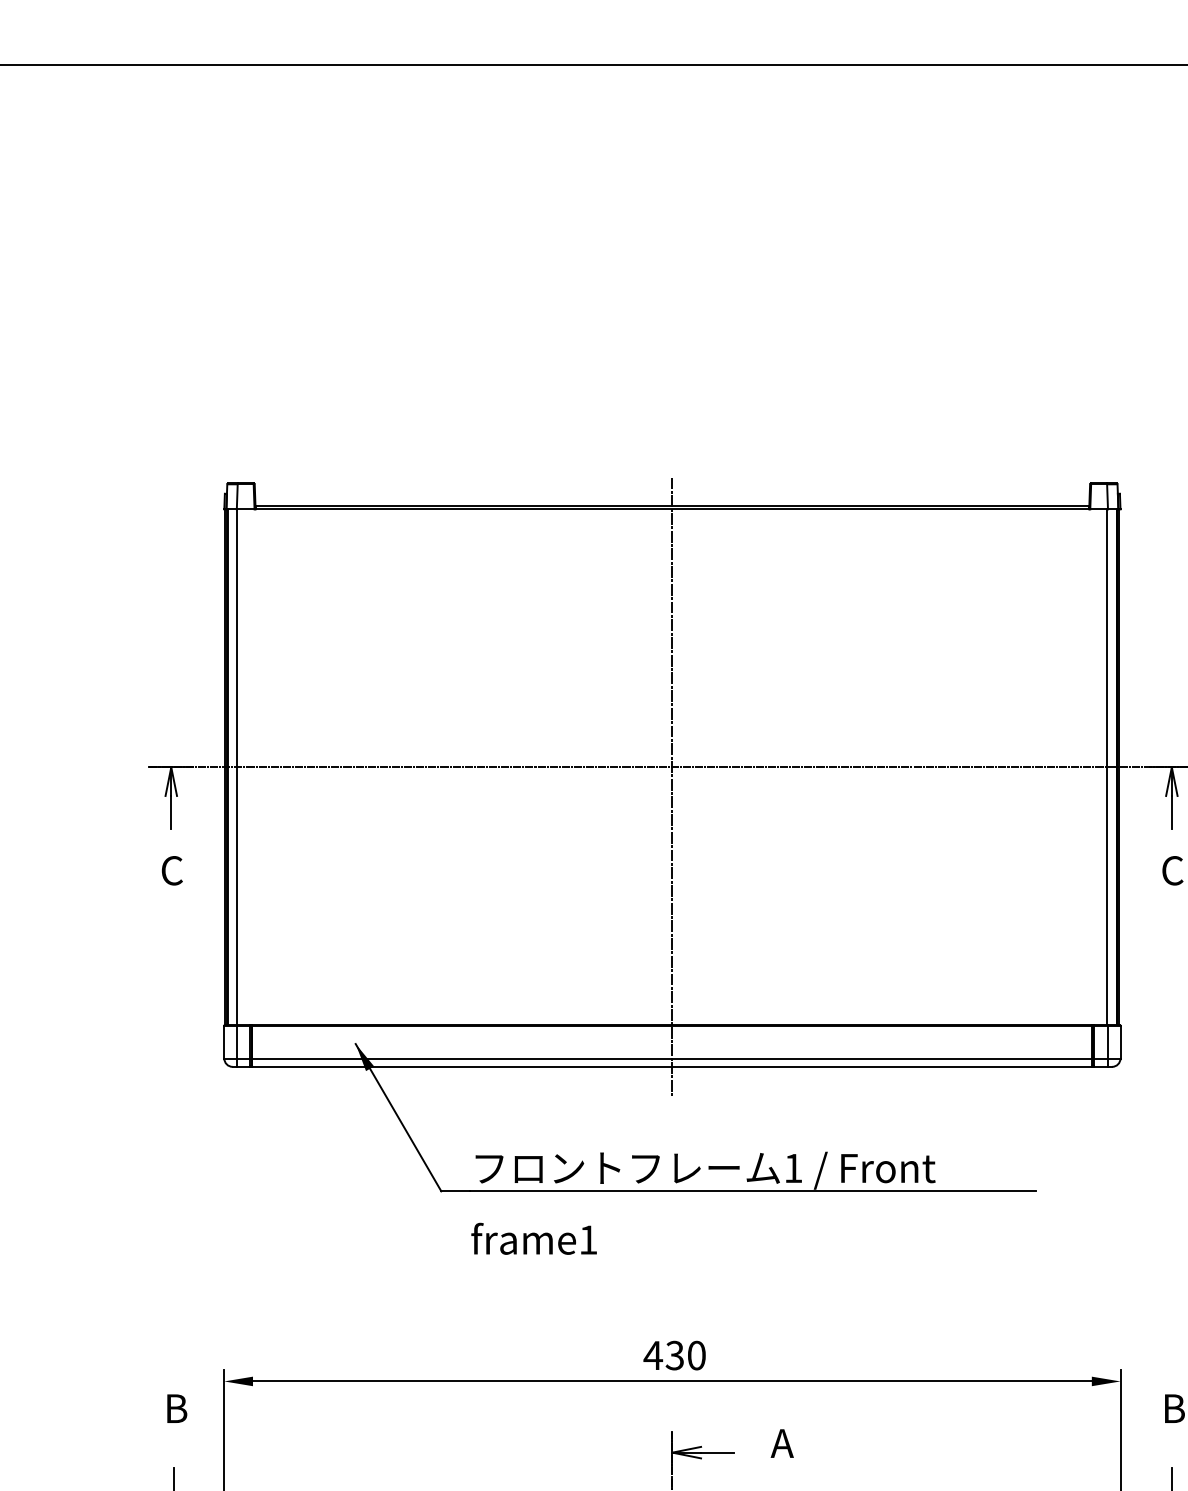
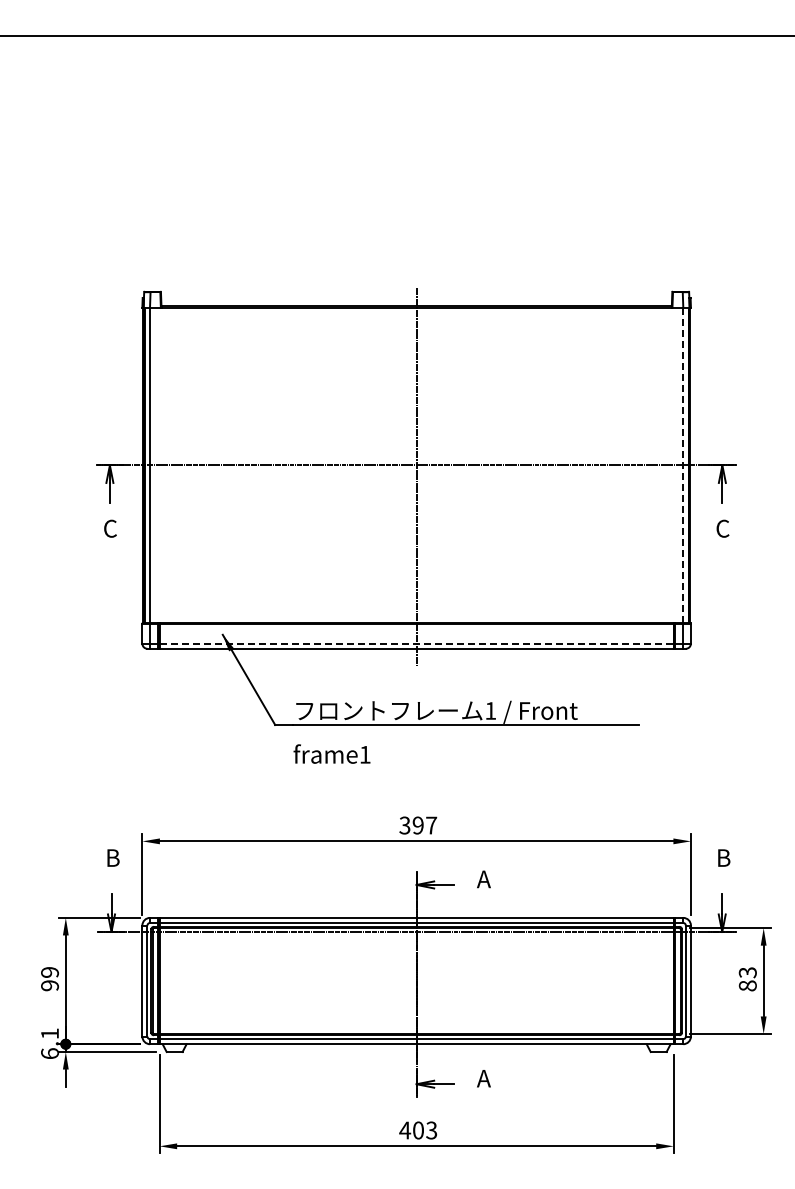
line: (1106, 767) -> (682, 465), solid -> dashed
line: (673, 1058) -> (417, 643), solid -> dashed
text: (675, 1355) -> (418, 825), 430 -> 397

